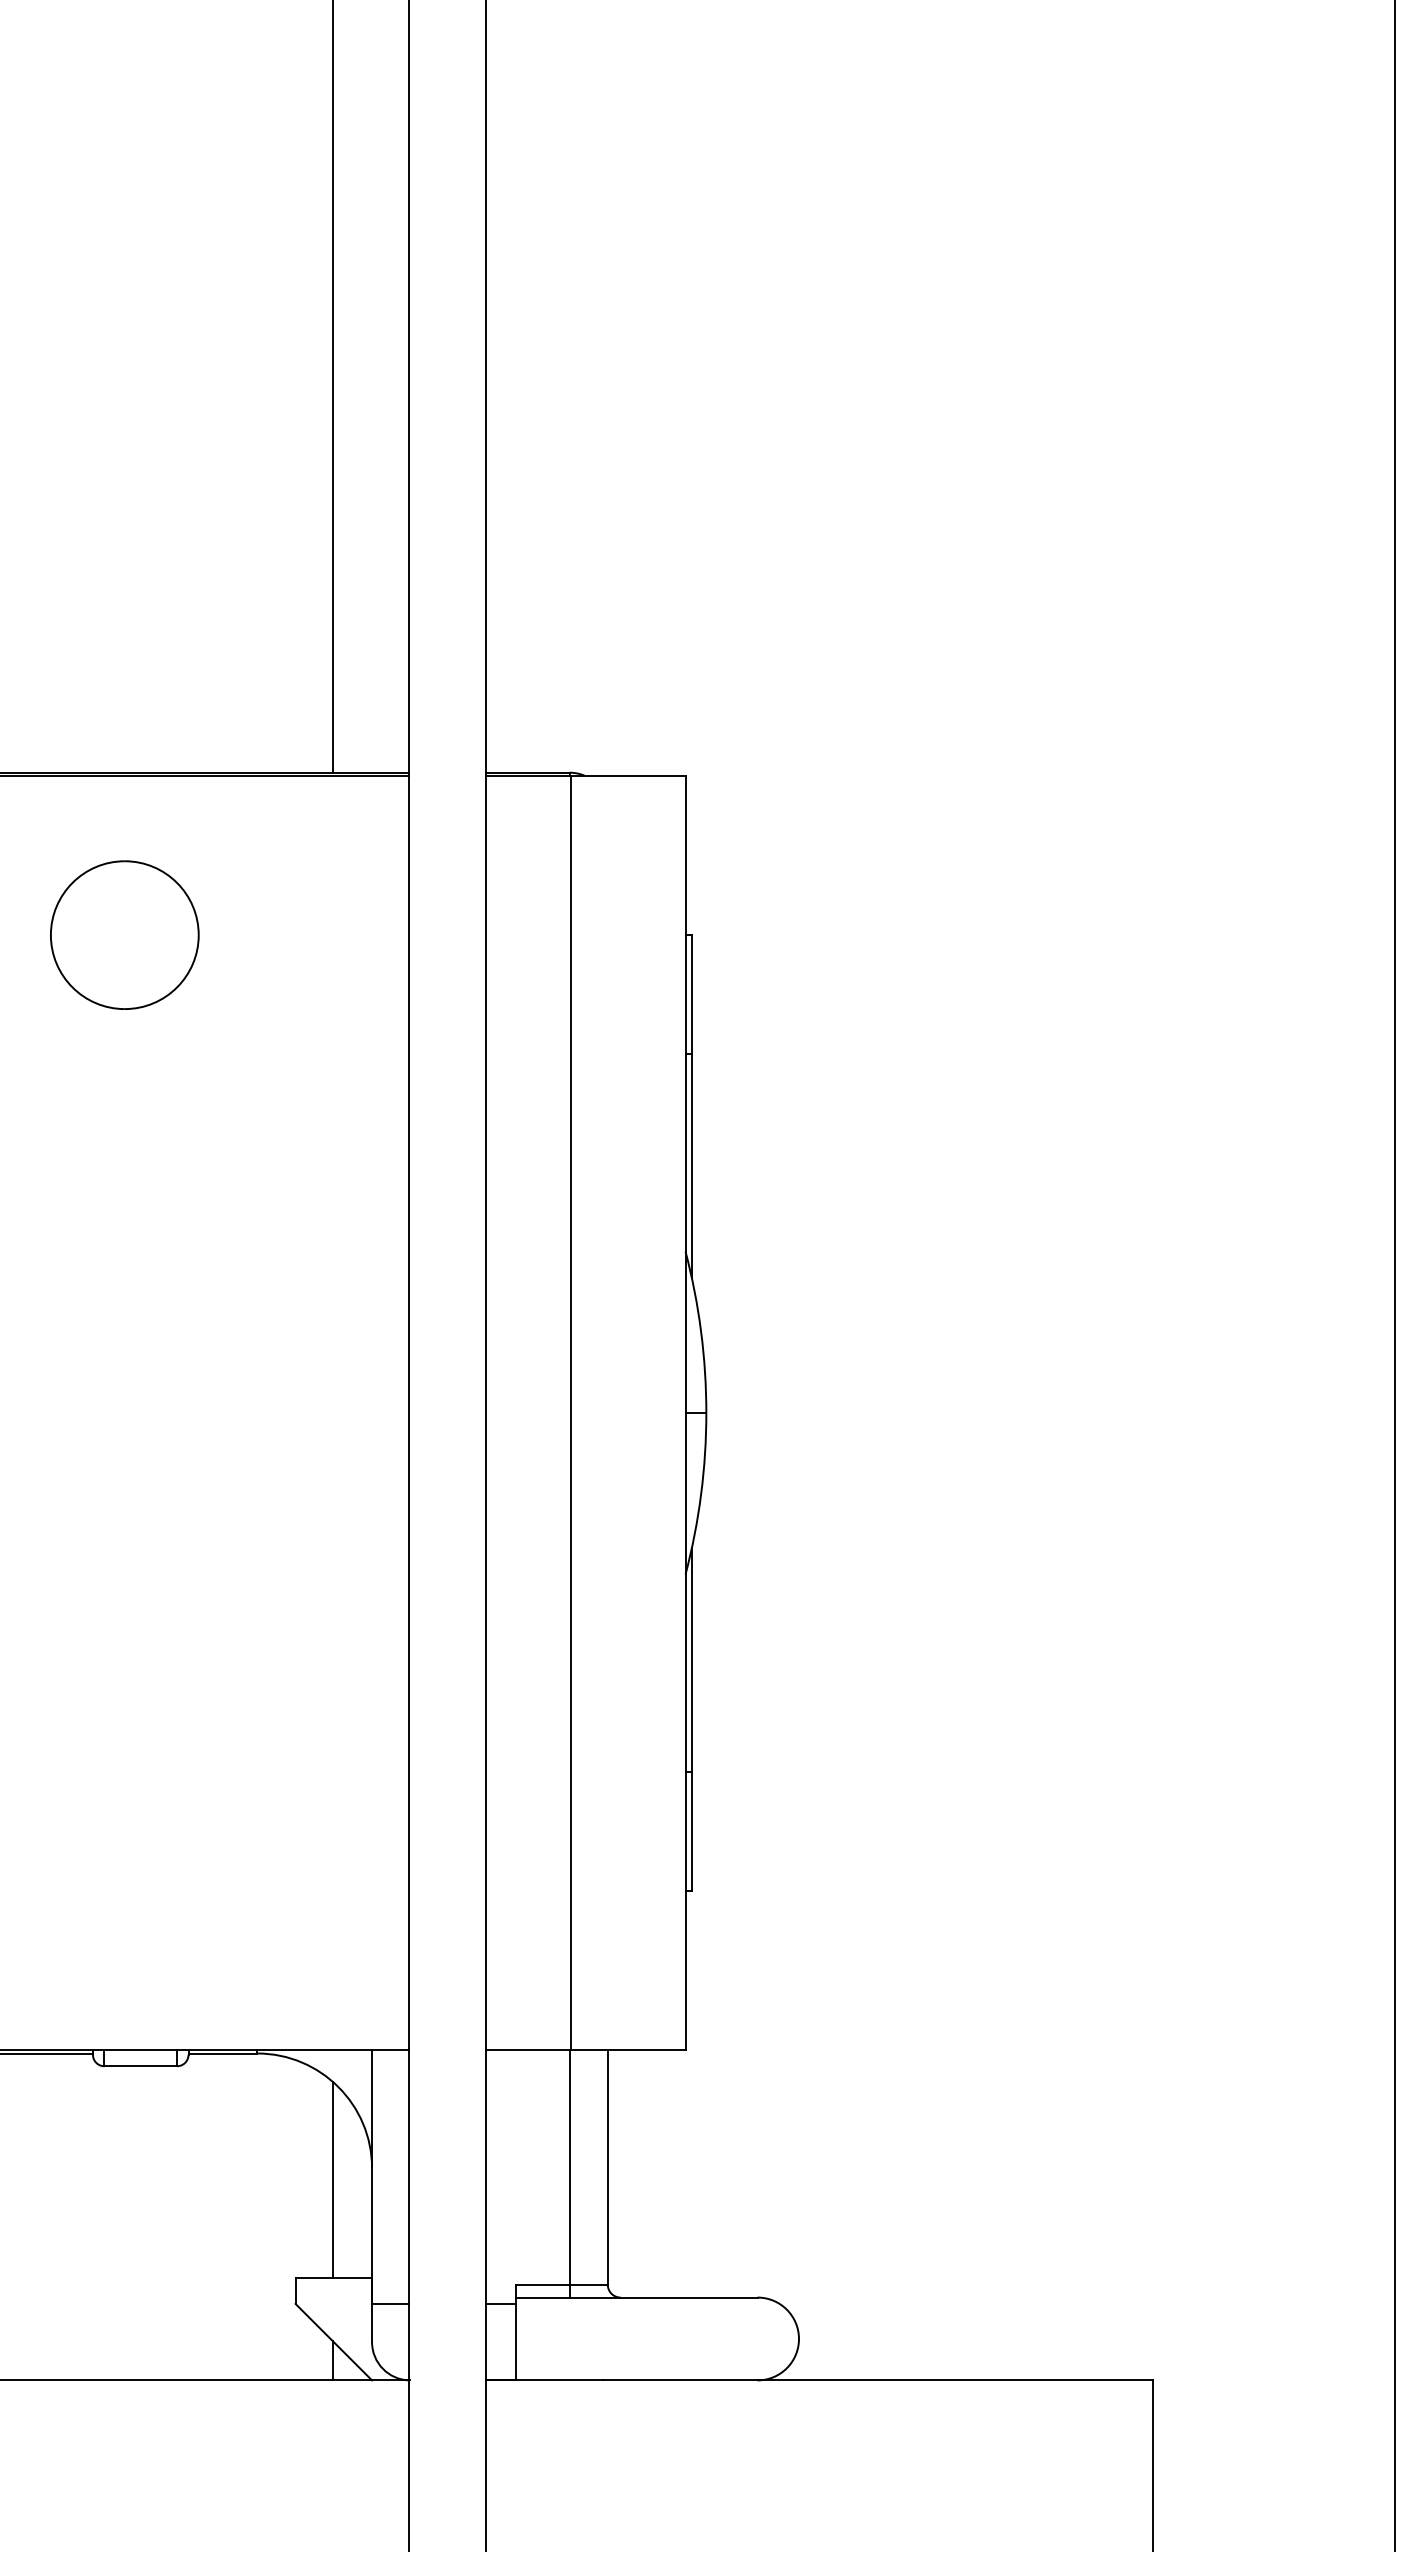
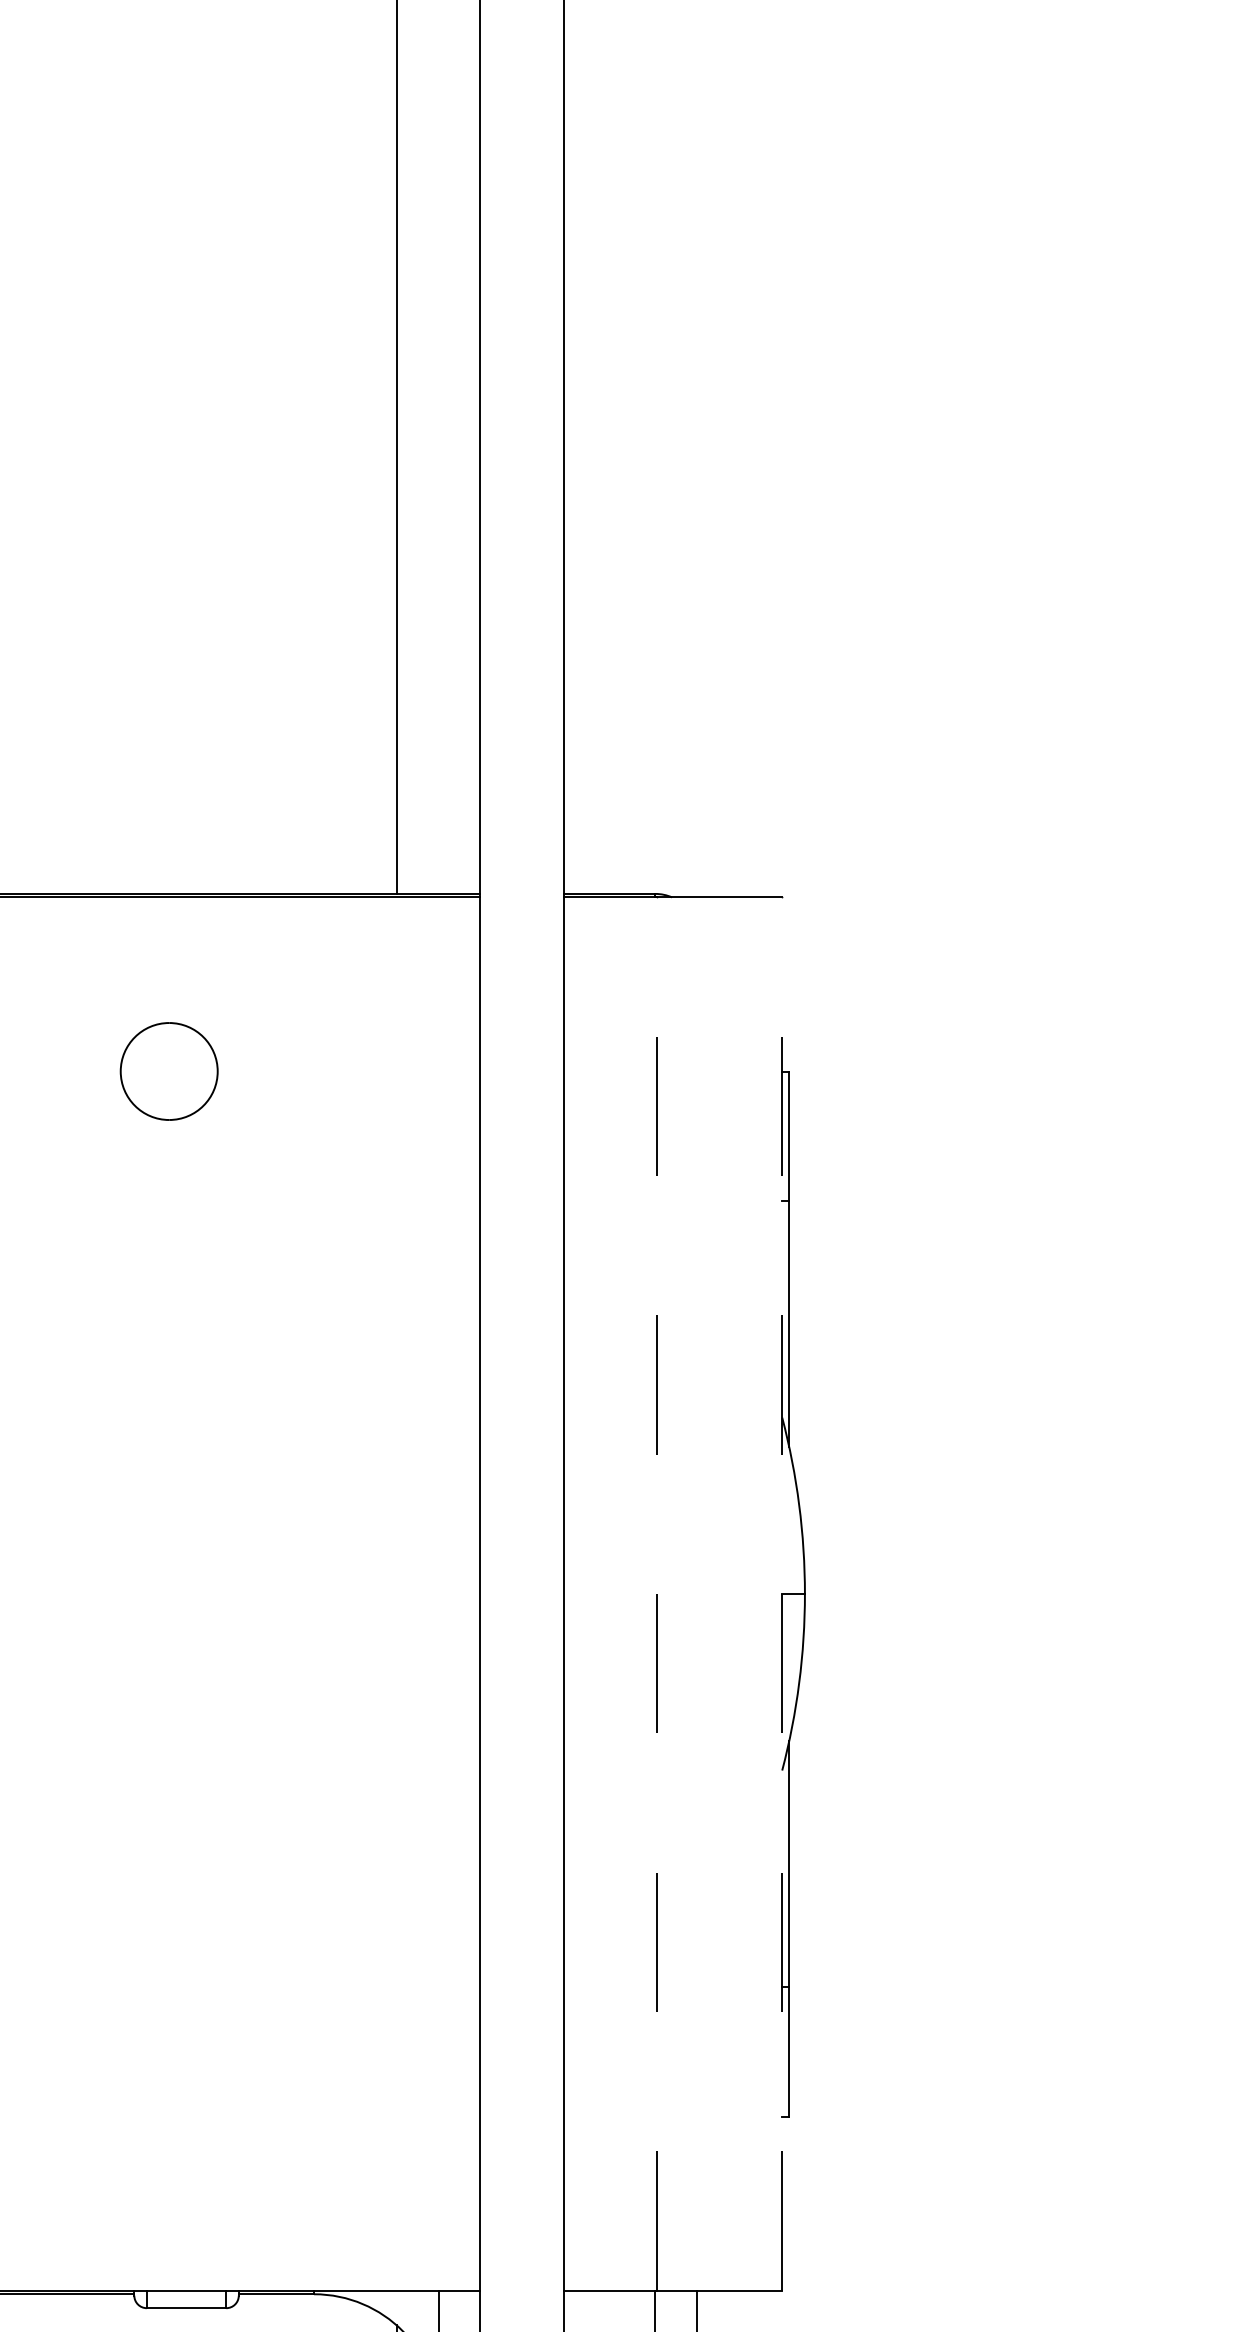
part: (124, 934) -> (168, 1070), size x0.6
line: (570, 1412) -> (656, 1593), solid -> dashed
line: (685, 1412) -> (782, 1593), solid -> dashed

